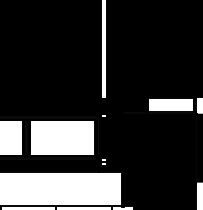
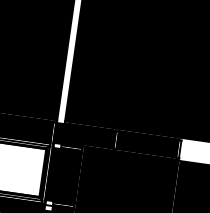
fill: (170, 105) -> (147, 144), added

